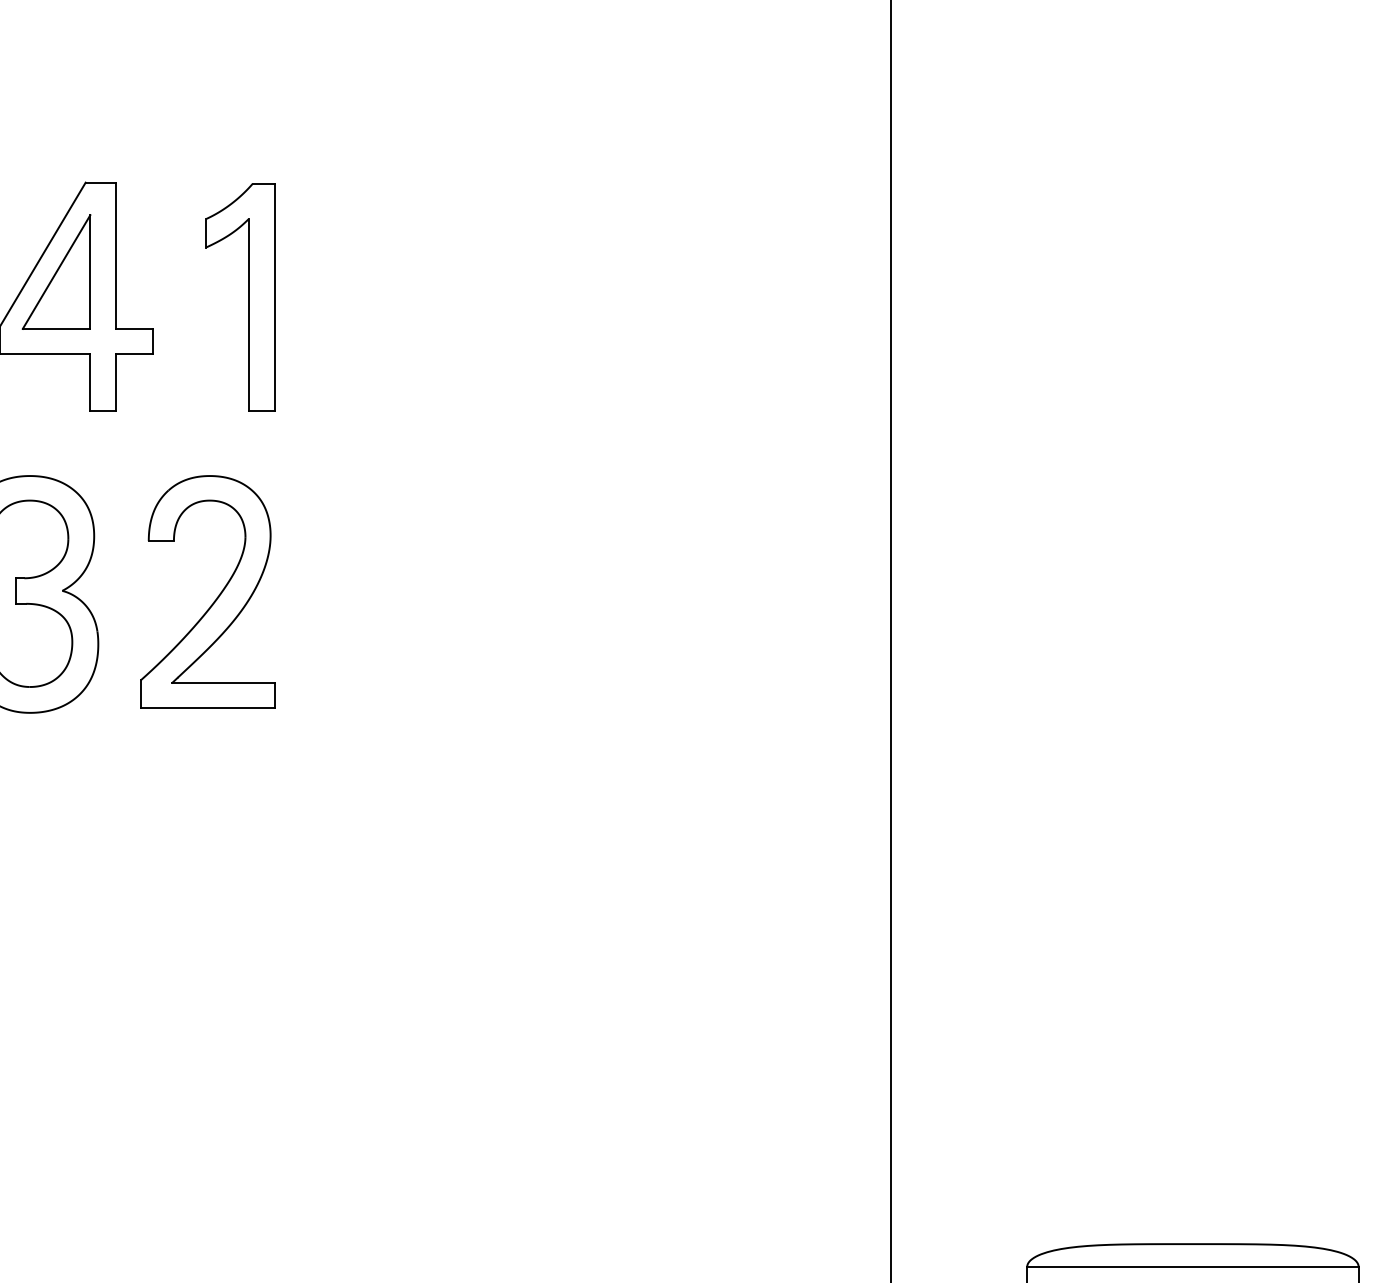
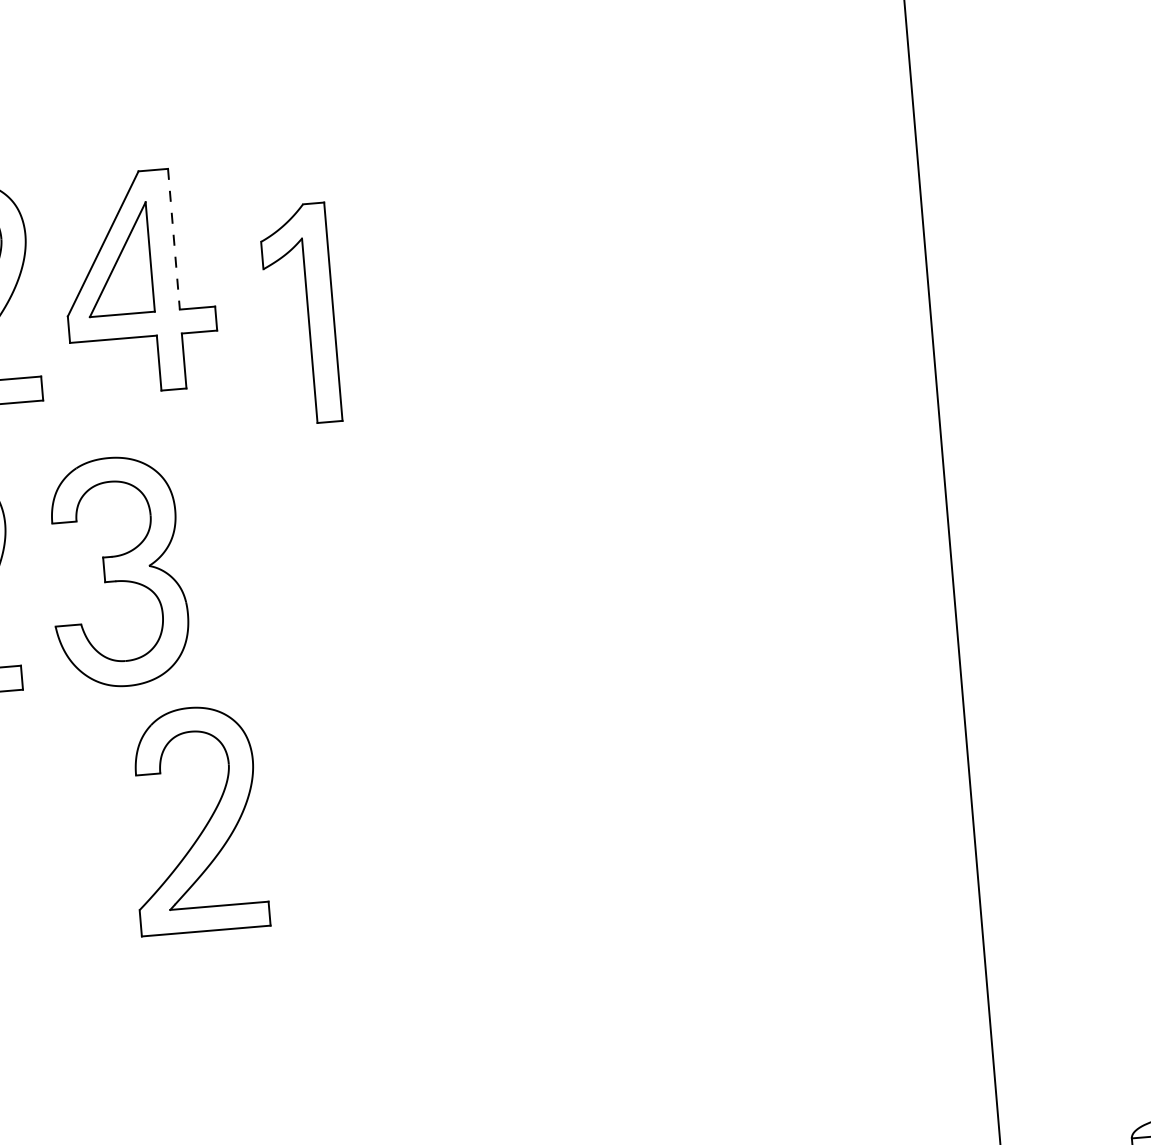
line: (116, 256) -> (174, 239), solid -> dashed
part: (248, 297) -> (308, 313), moved
part: (216, 597) -> (205, 824), moved

